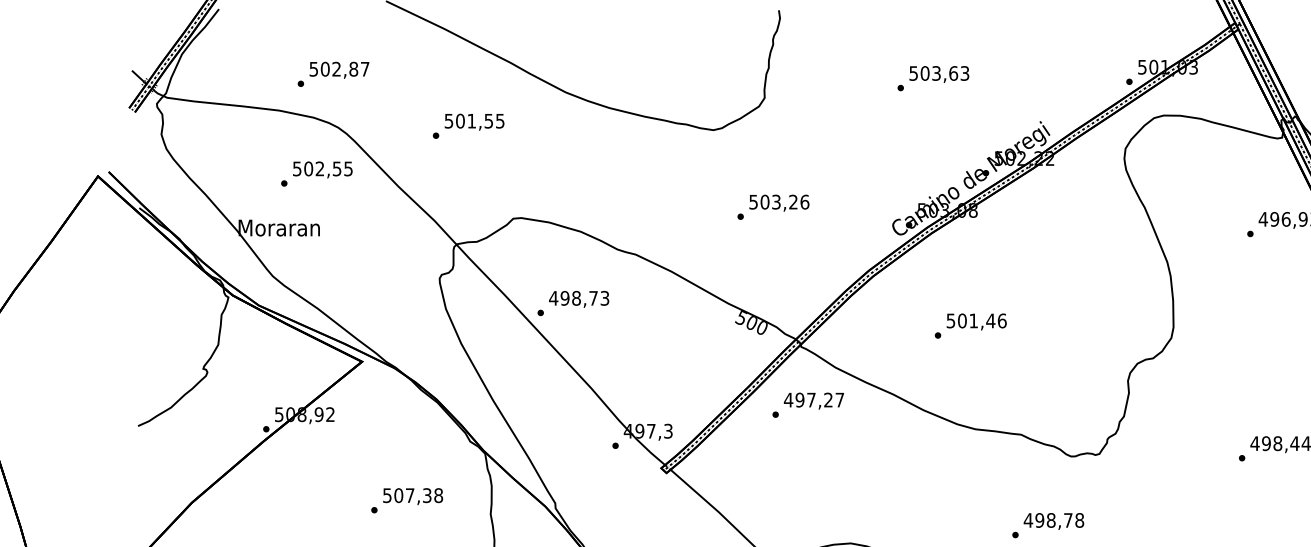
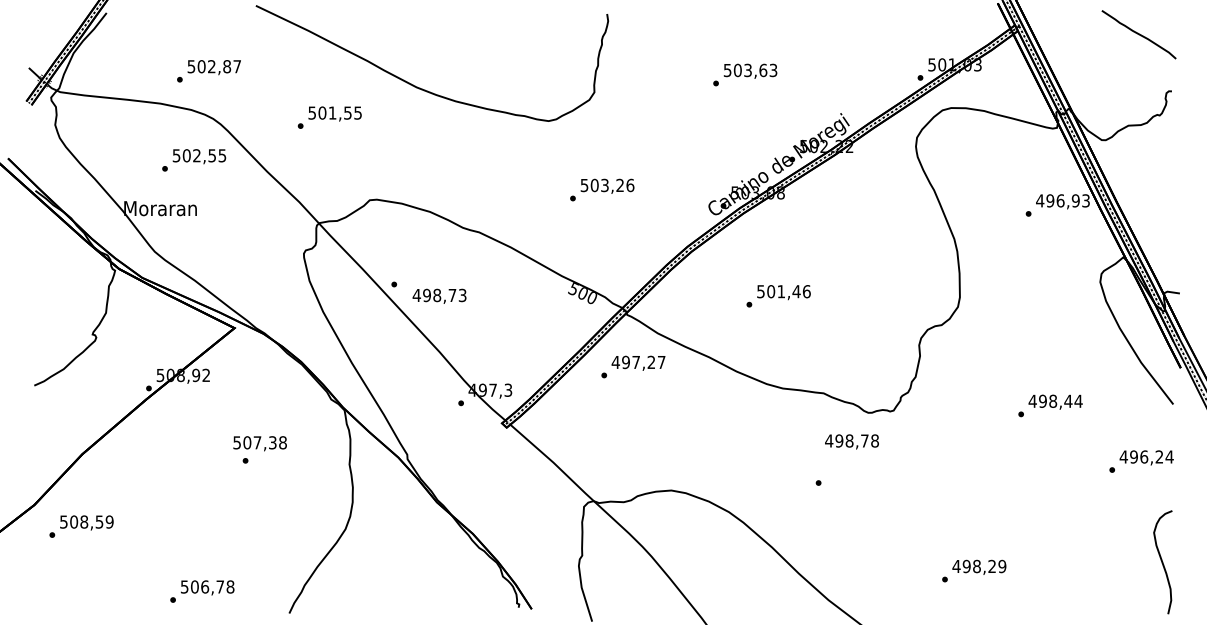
text: (579, 298) -> (439, 295), moved
text: (412, 496) -> (259, 443), moved
text: (1053, 521) -> (851, 441), moved

